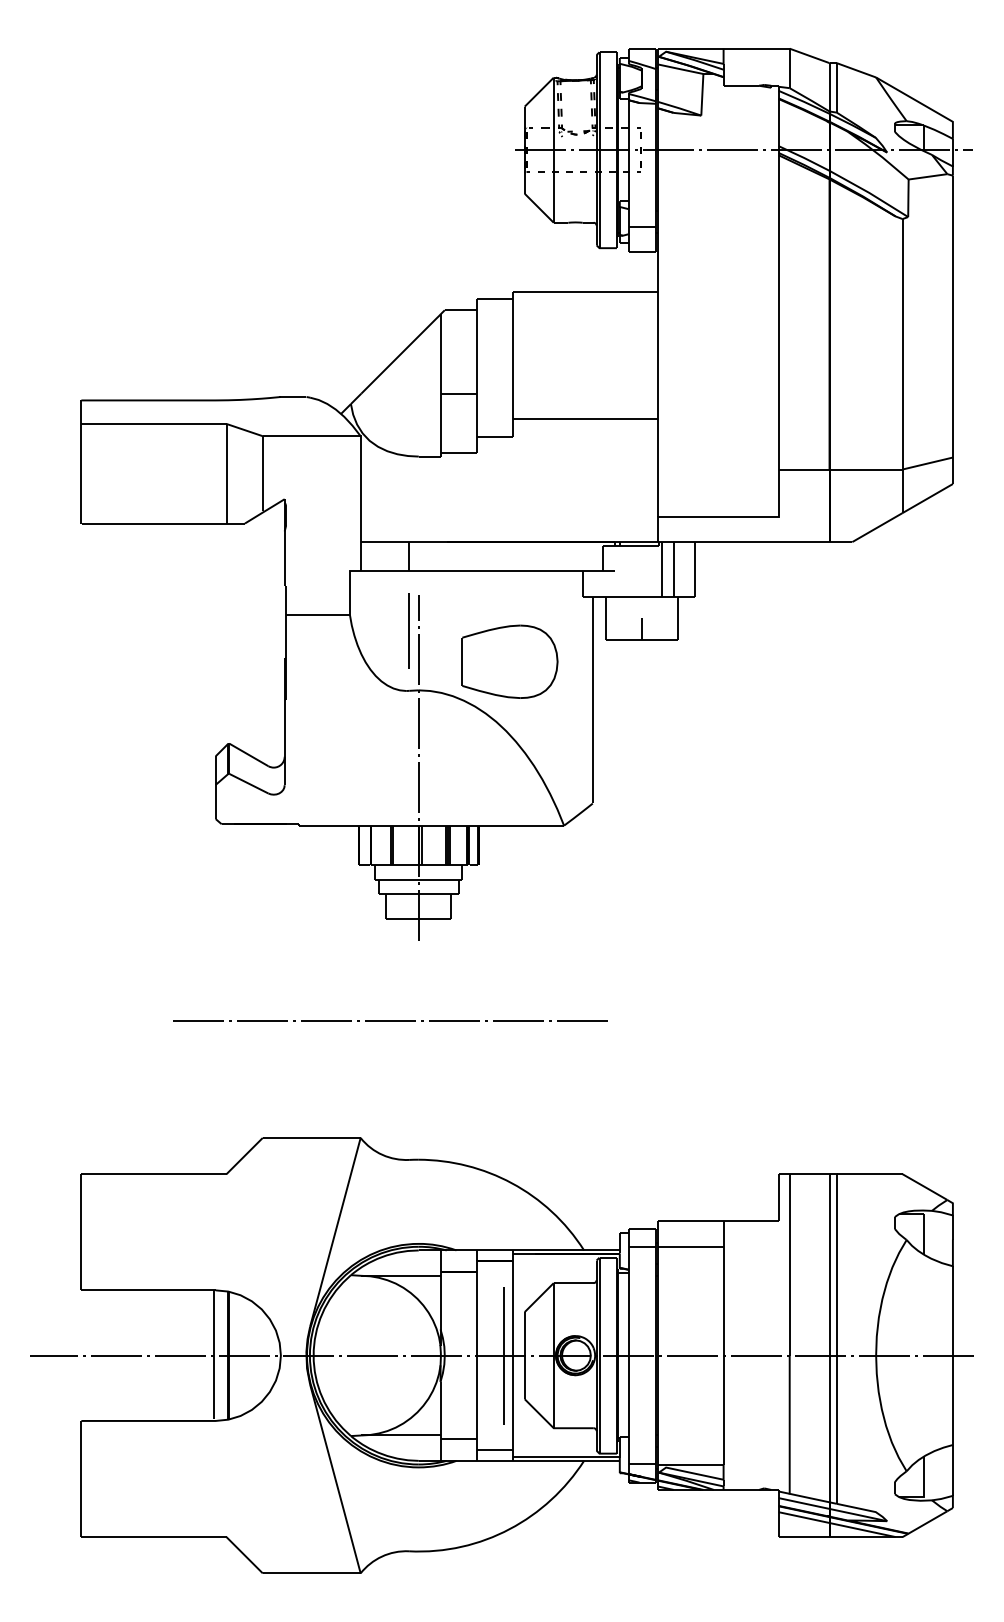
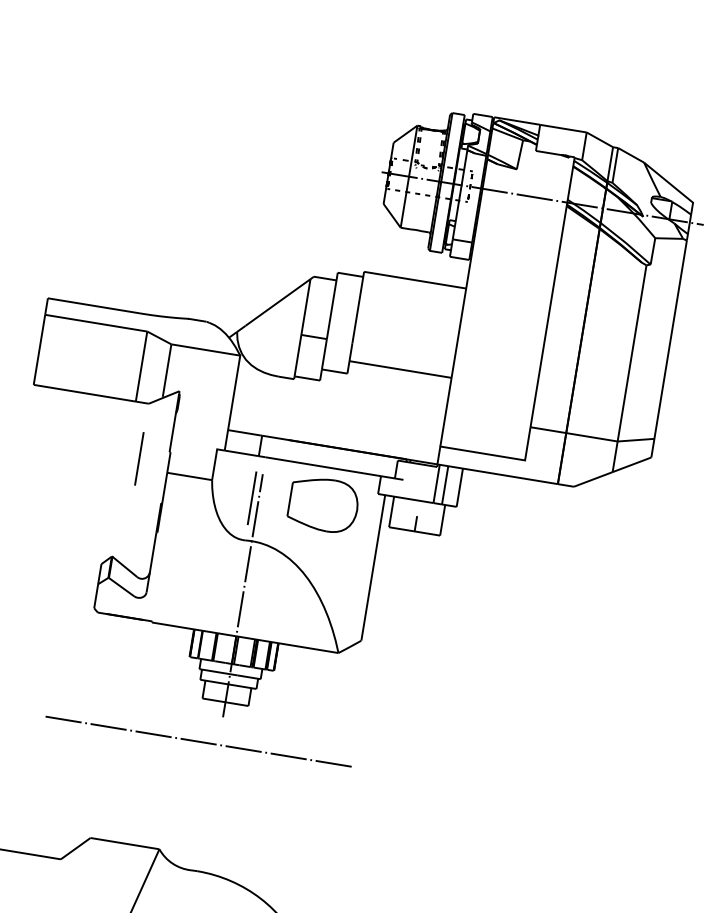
line: (243, 601) -> (138, 458), added
part: (509, 661) -> (323, 504), moved
line: (390, 1020) -> (198, 741), moved

